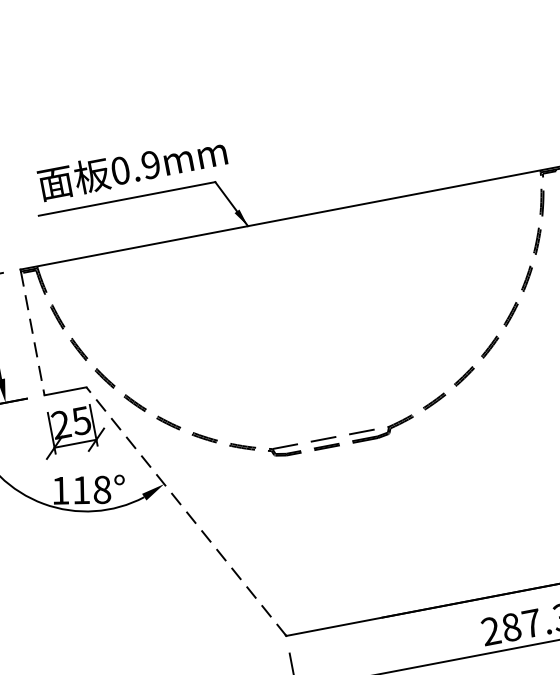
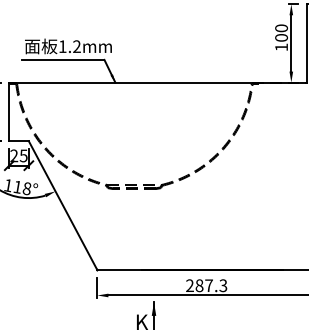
text: (134, 167) -> (69, 46), 0.9mm -> 1.2mm
line: (33, 333) -> (9, 112), dashed -> solid
line: (184, 511) -> (62, 205), dashed -> solid

